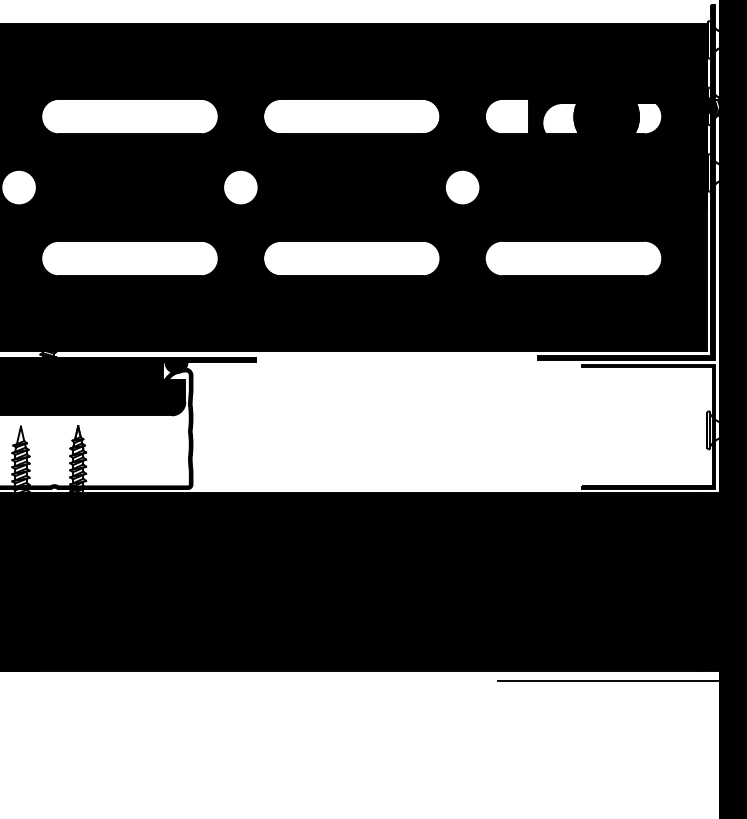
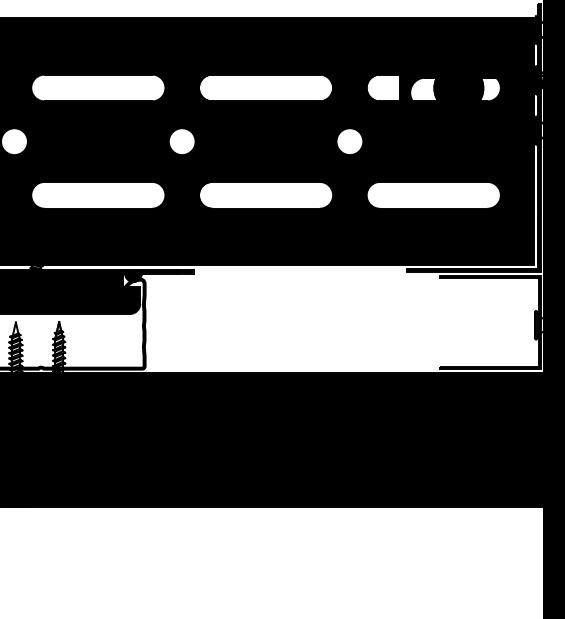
line: (608, 680) -> (460, 514), removed

